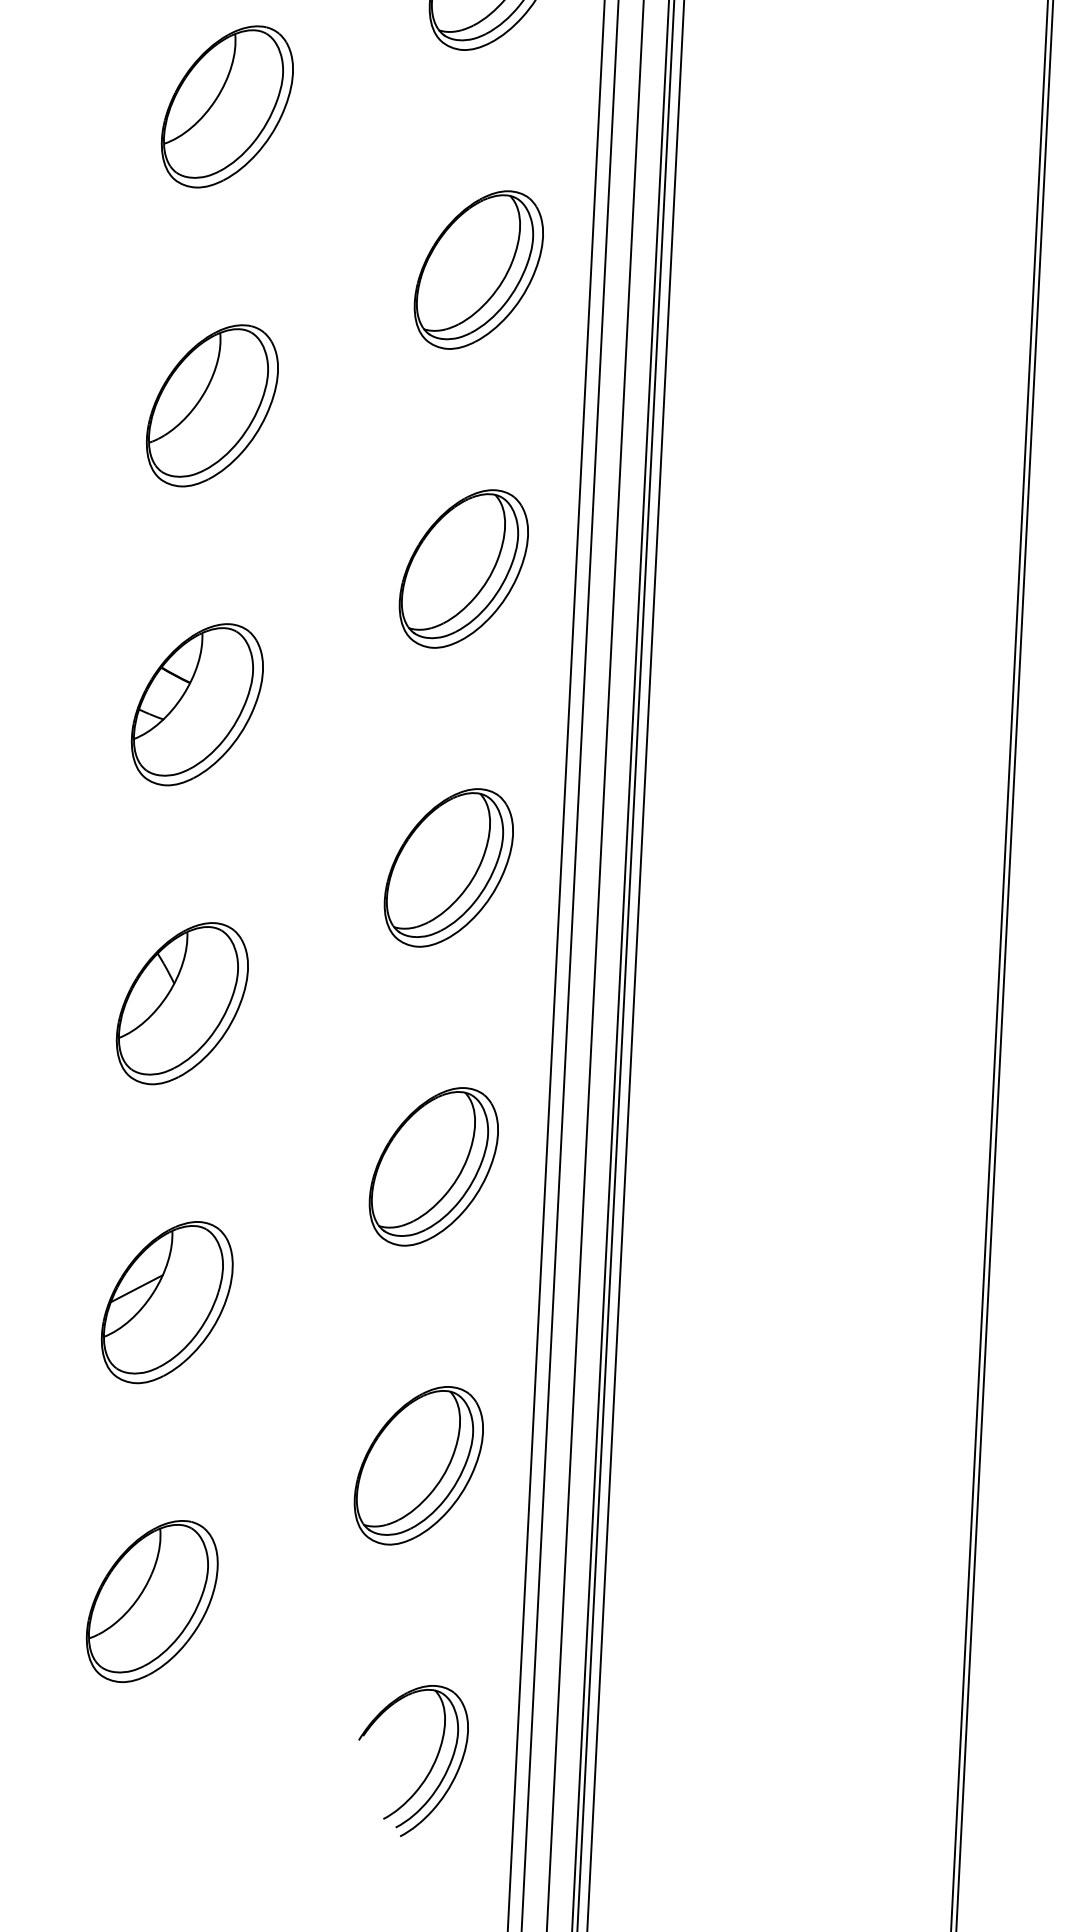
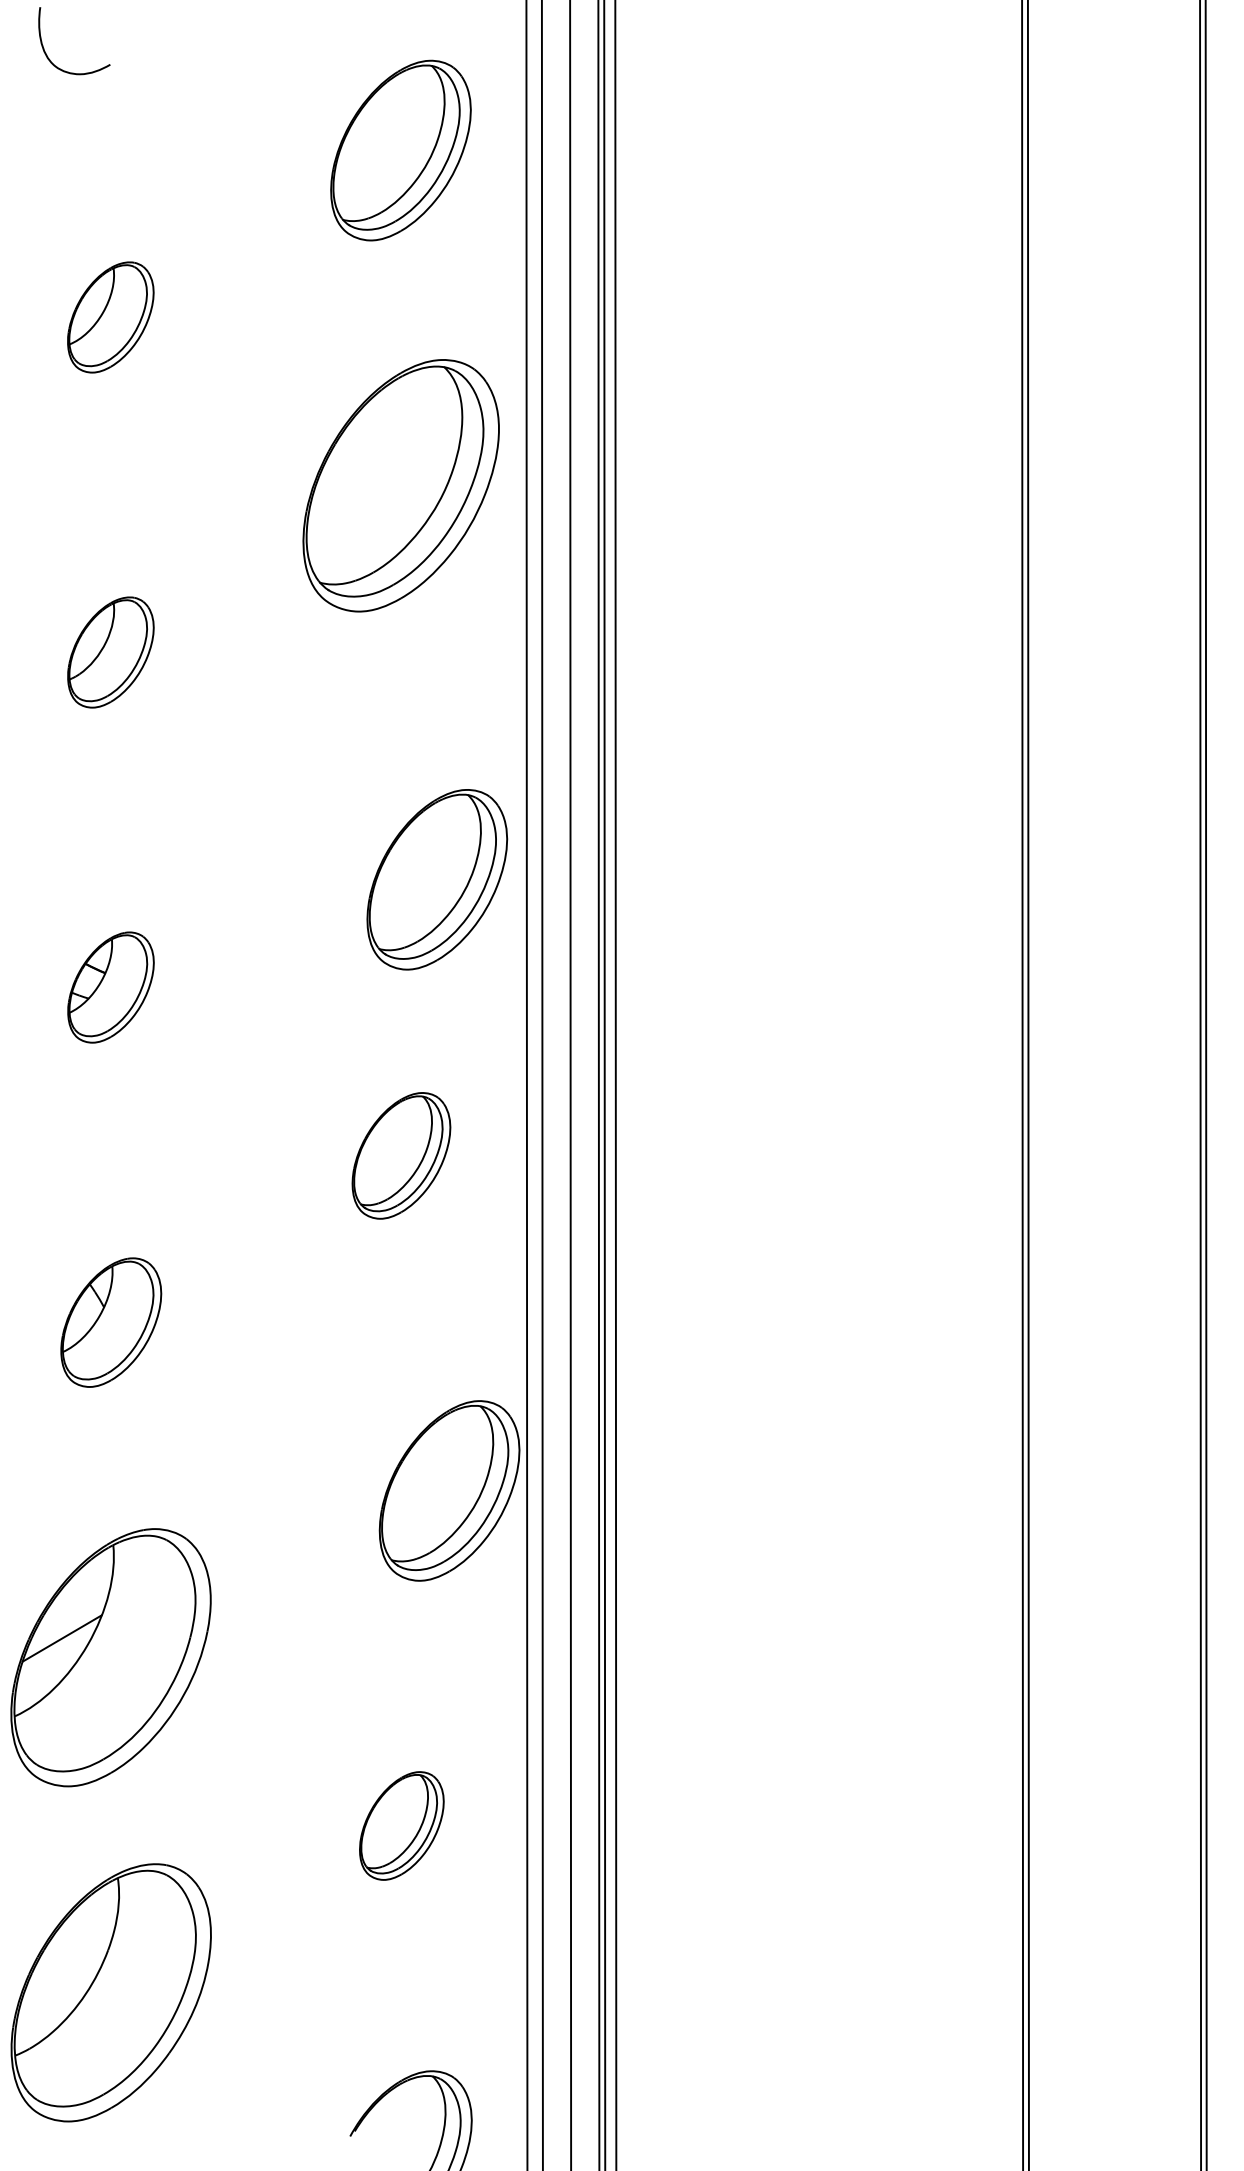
part: (227, 106) -> (110, 317), size x0.6
part: (478, 269) -> (400, 485), size x1.4
part: (212, 405) -> (110, 652), size x0.6
part: (464, 568) -> (437, 879), moved
part: (196, 704) -> (110, 987), size x0.6
part: (448, 867) -> (401, 1155), size x0.7
part: (182, 1003) -> (111, 1322), size x0.7
part: (433, 1166) -> (449, 1490), moved
part: (167, 1302) -> (111, 1657), size x1.4
part: (418, 1465) -> (401, 1825), size x0.6
part: (152, 1601) -> (111, 1992), size x1.4

